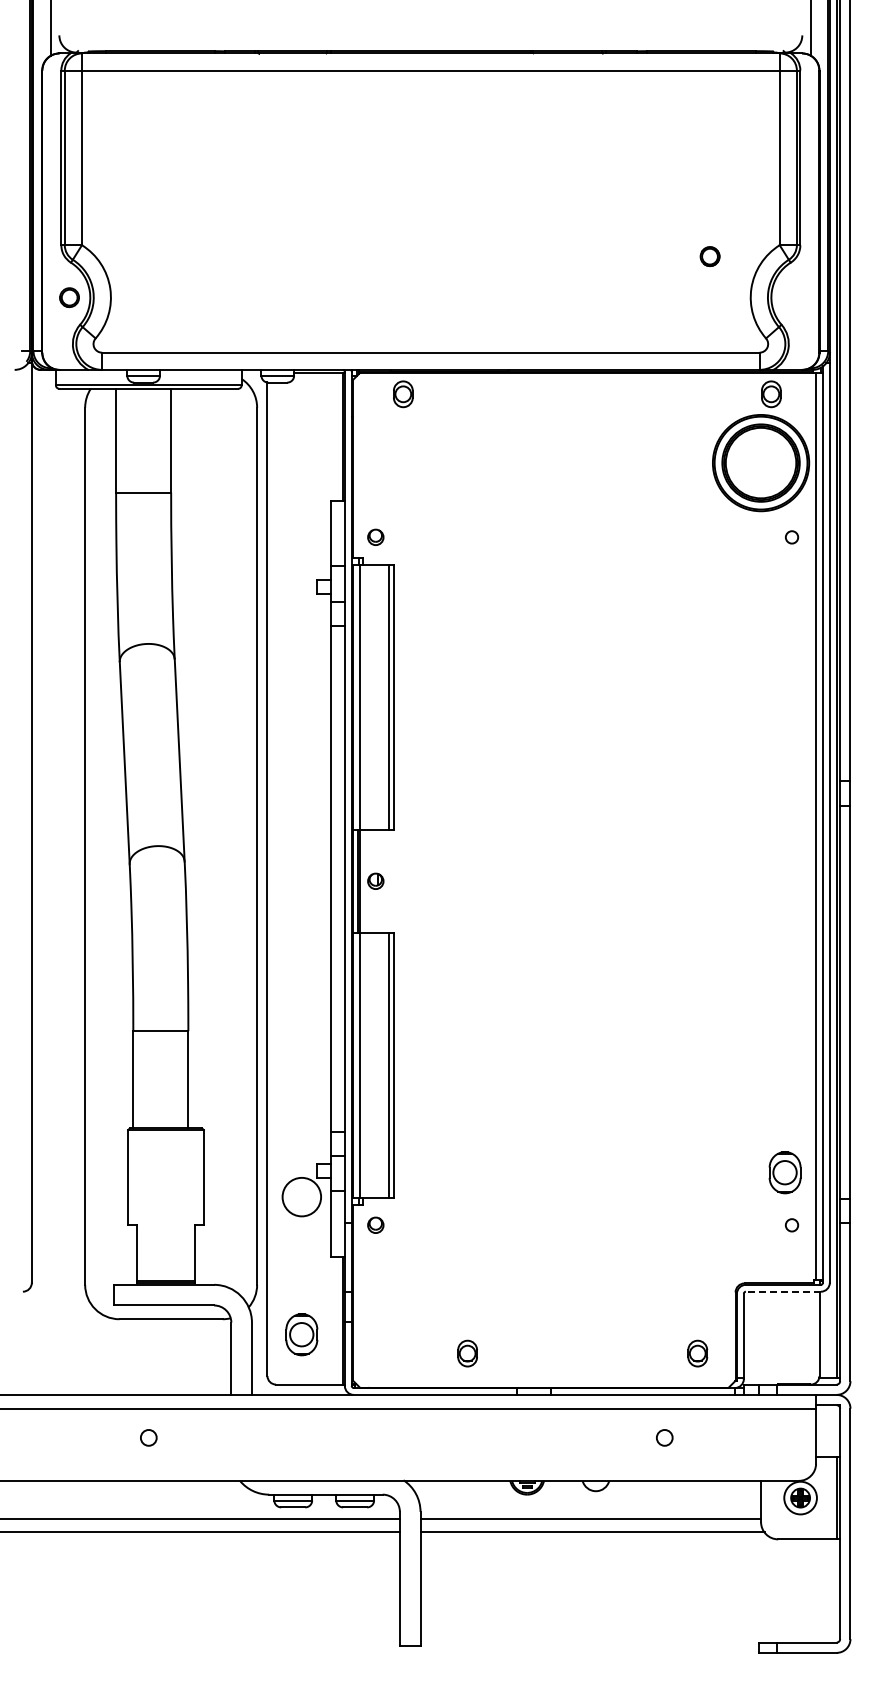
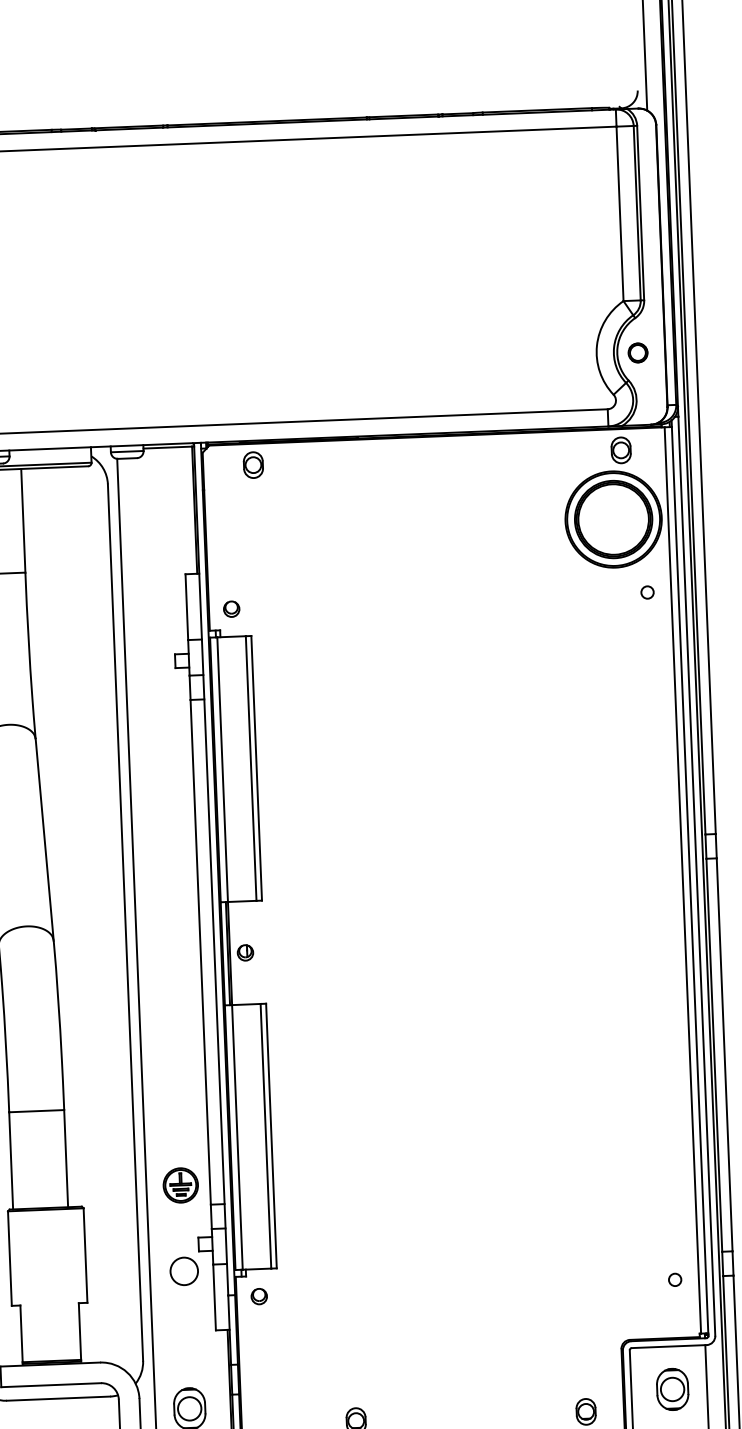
part: (709, 256) -> (637, 352), moved
part: (301, 1111) -> (180, 1185), added
part: (784, 1172) -> (672, 1389), moved
circle: (301, 1196) -> (183, 1270), size x0.71
line: (782, 1291) -> (668, 1346), dashed -> solid

